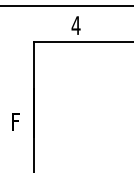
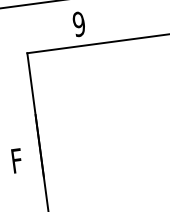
text: (75, 25) -> (78, 24), 4 -> 9

